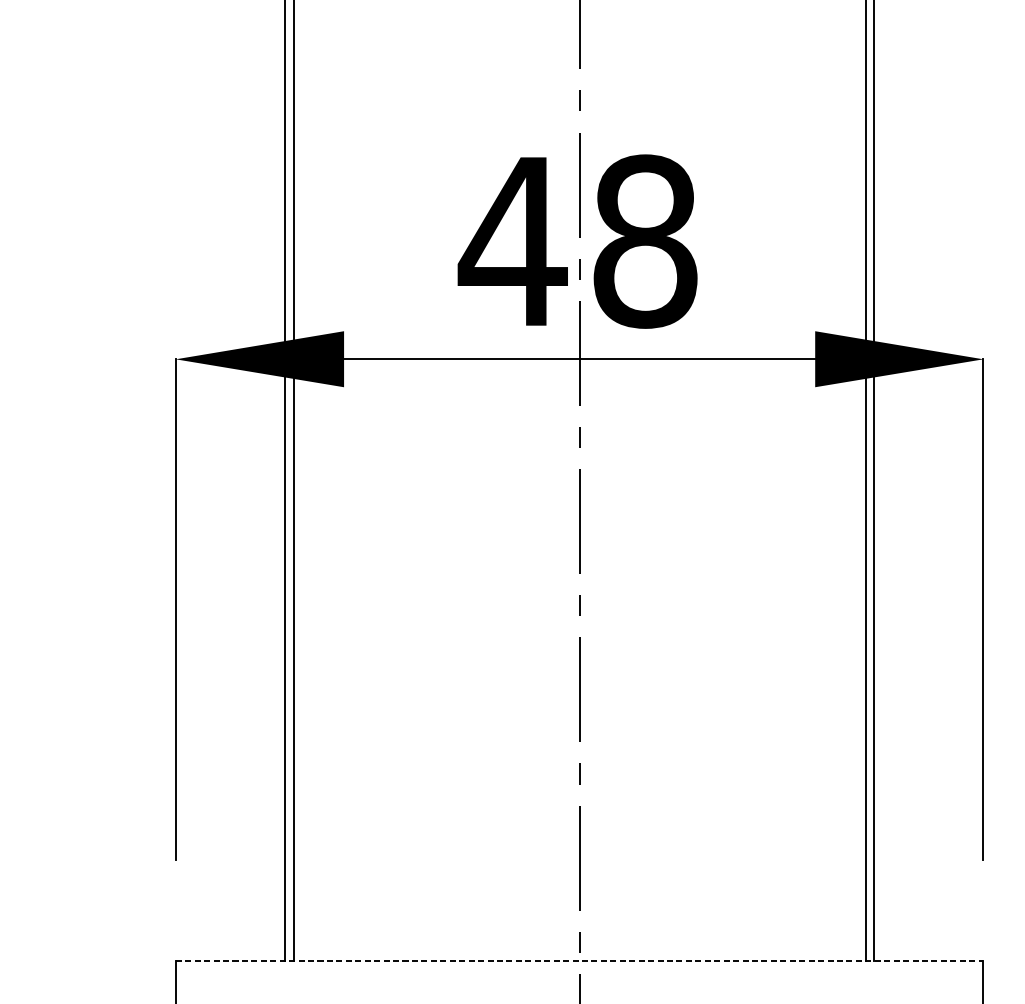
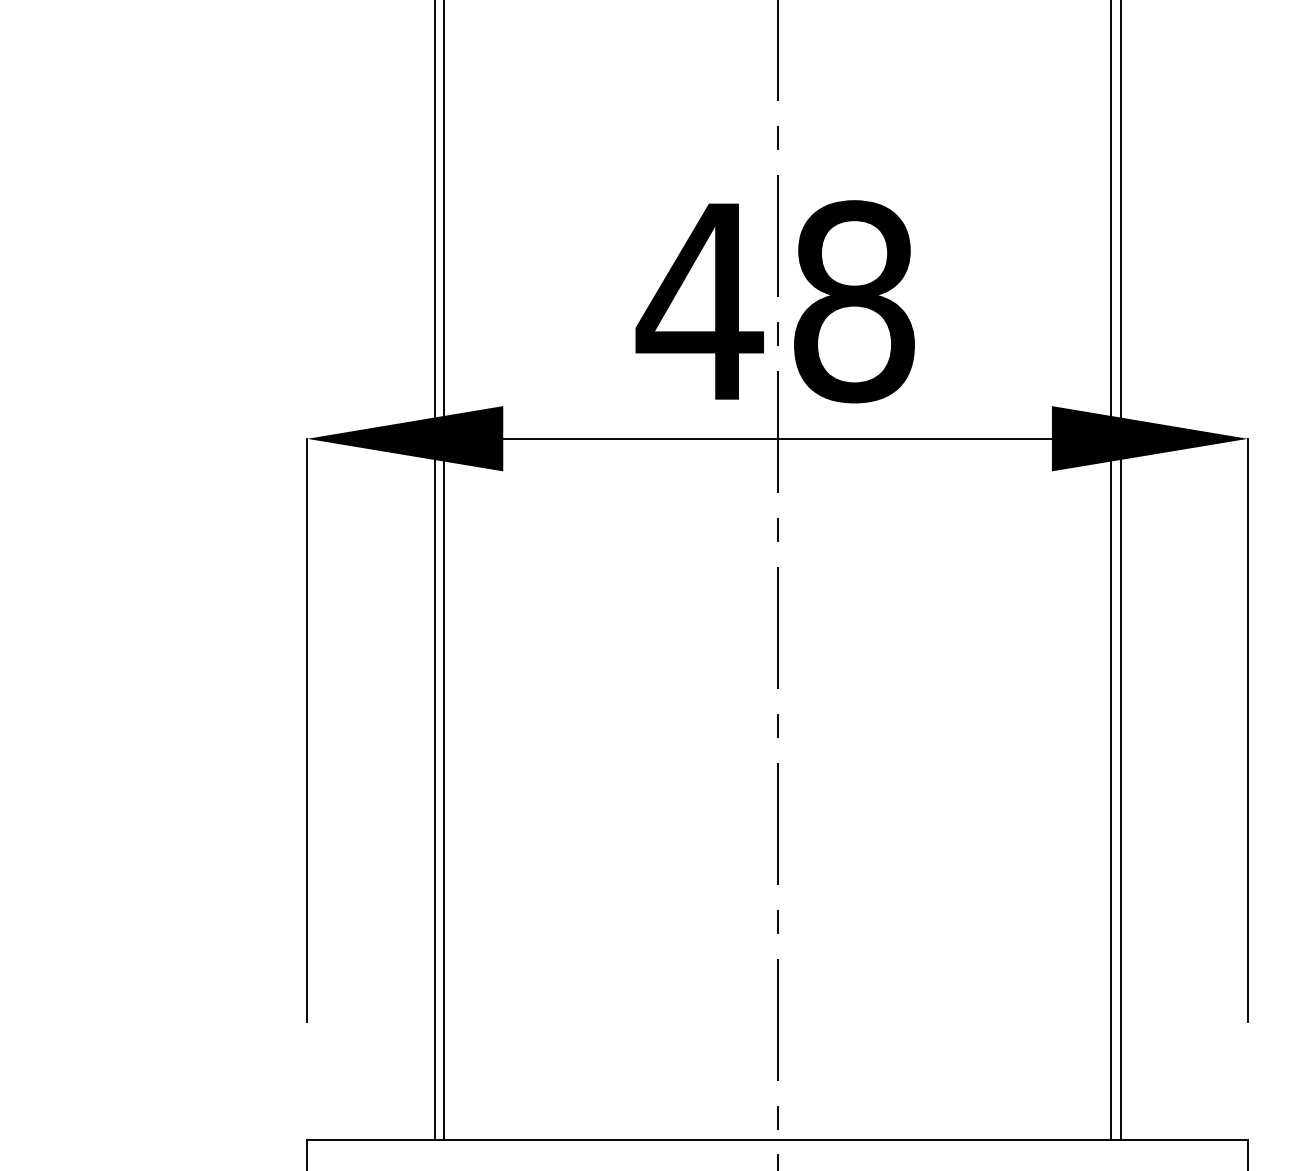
line: (580, 960) -> (778, 1139), dashed -> solid

